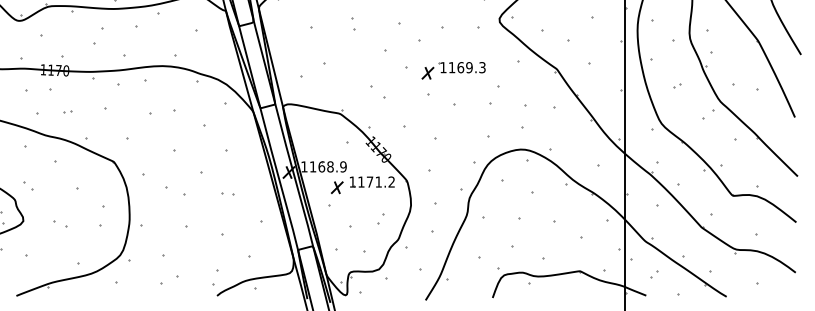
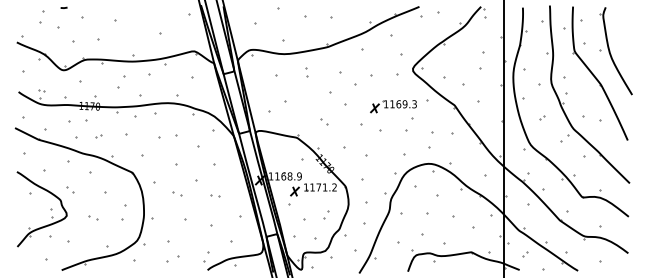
part: (453, 70) -> (393, 106), moved
part: (377, 91) -> (324, 121), size x0.62
part: (175, 190) -> (177, 193), size x0.62

